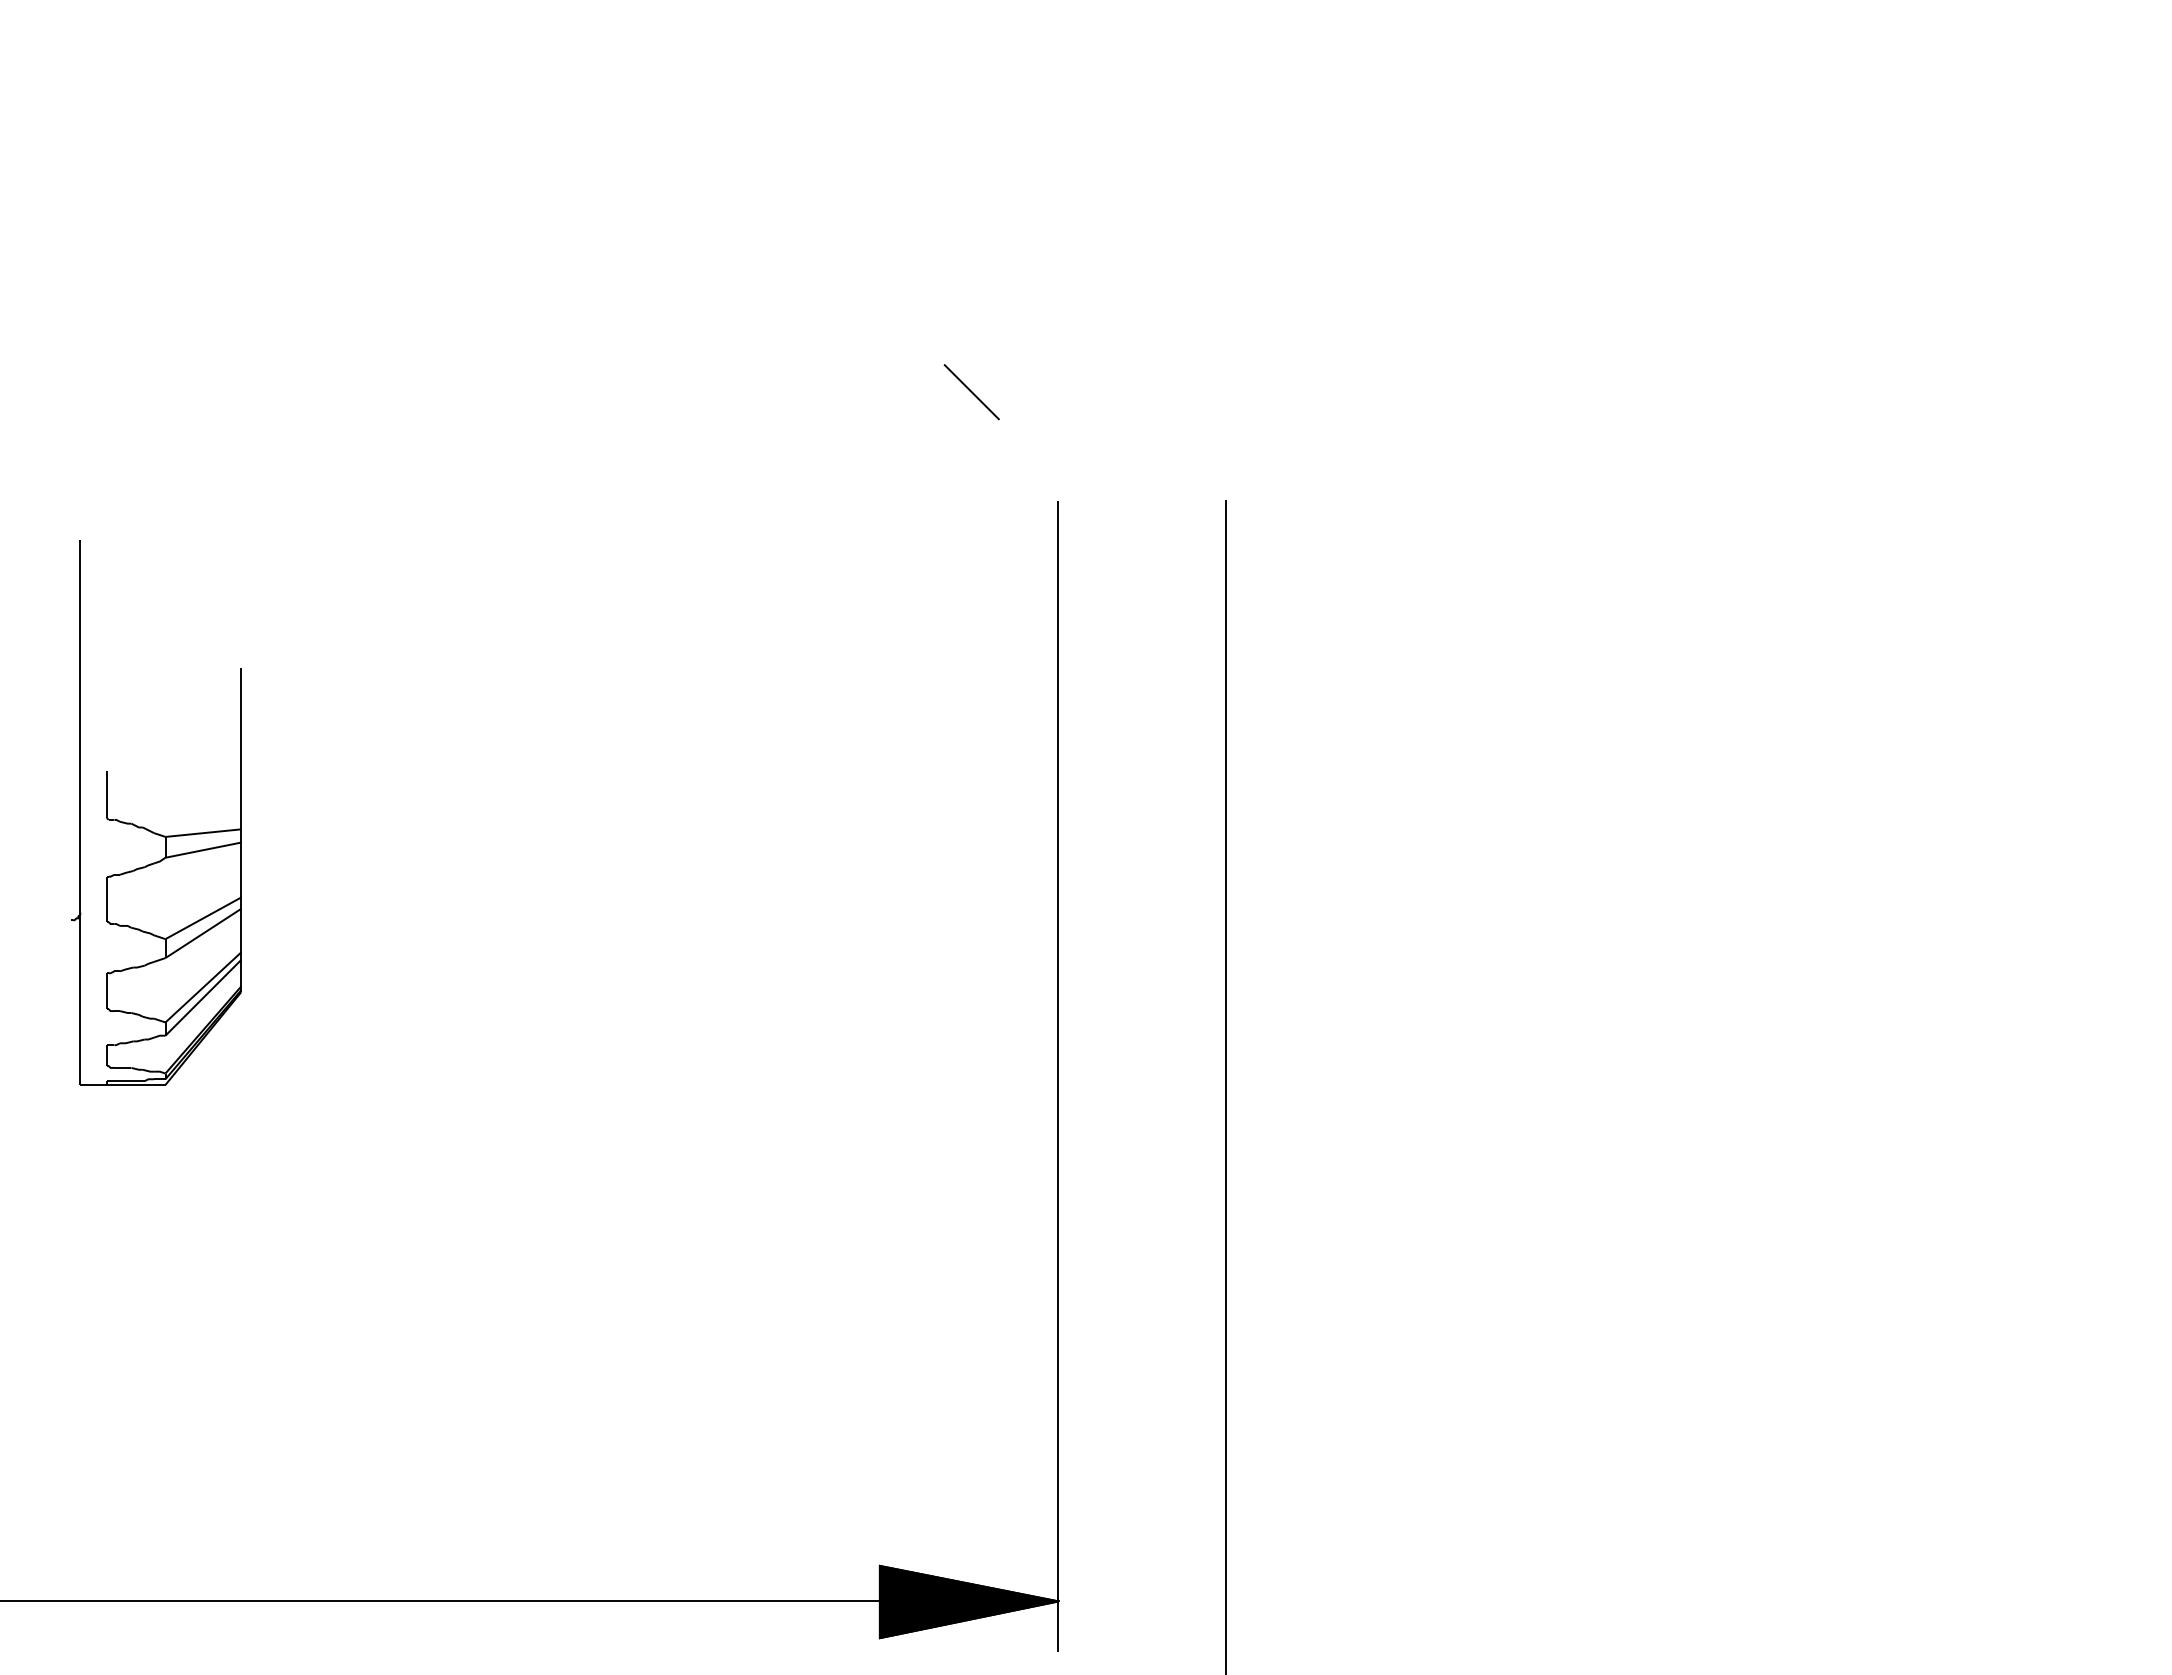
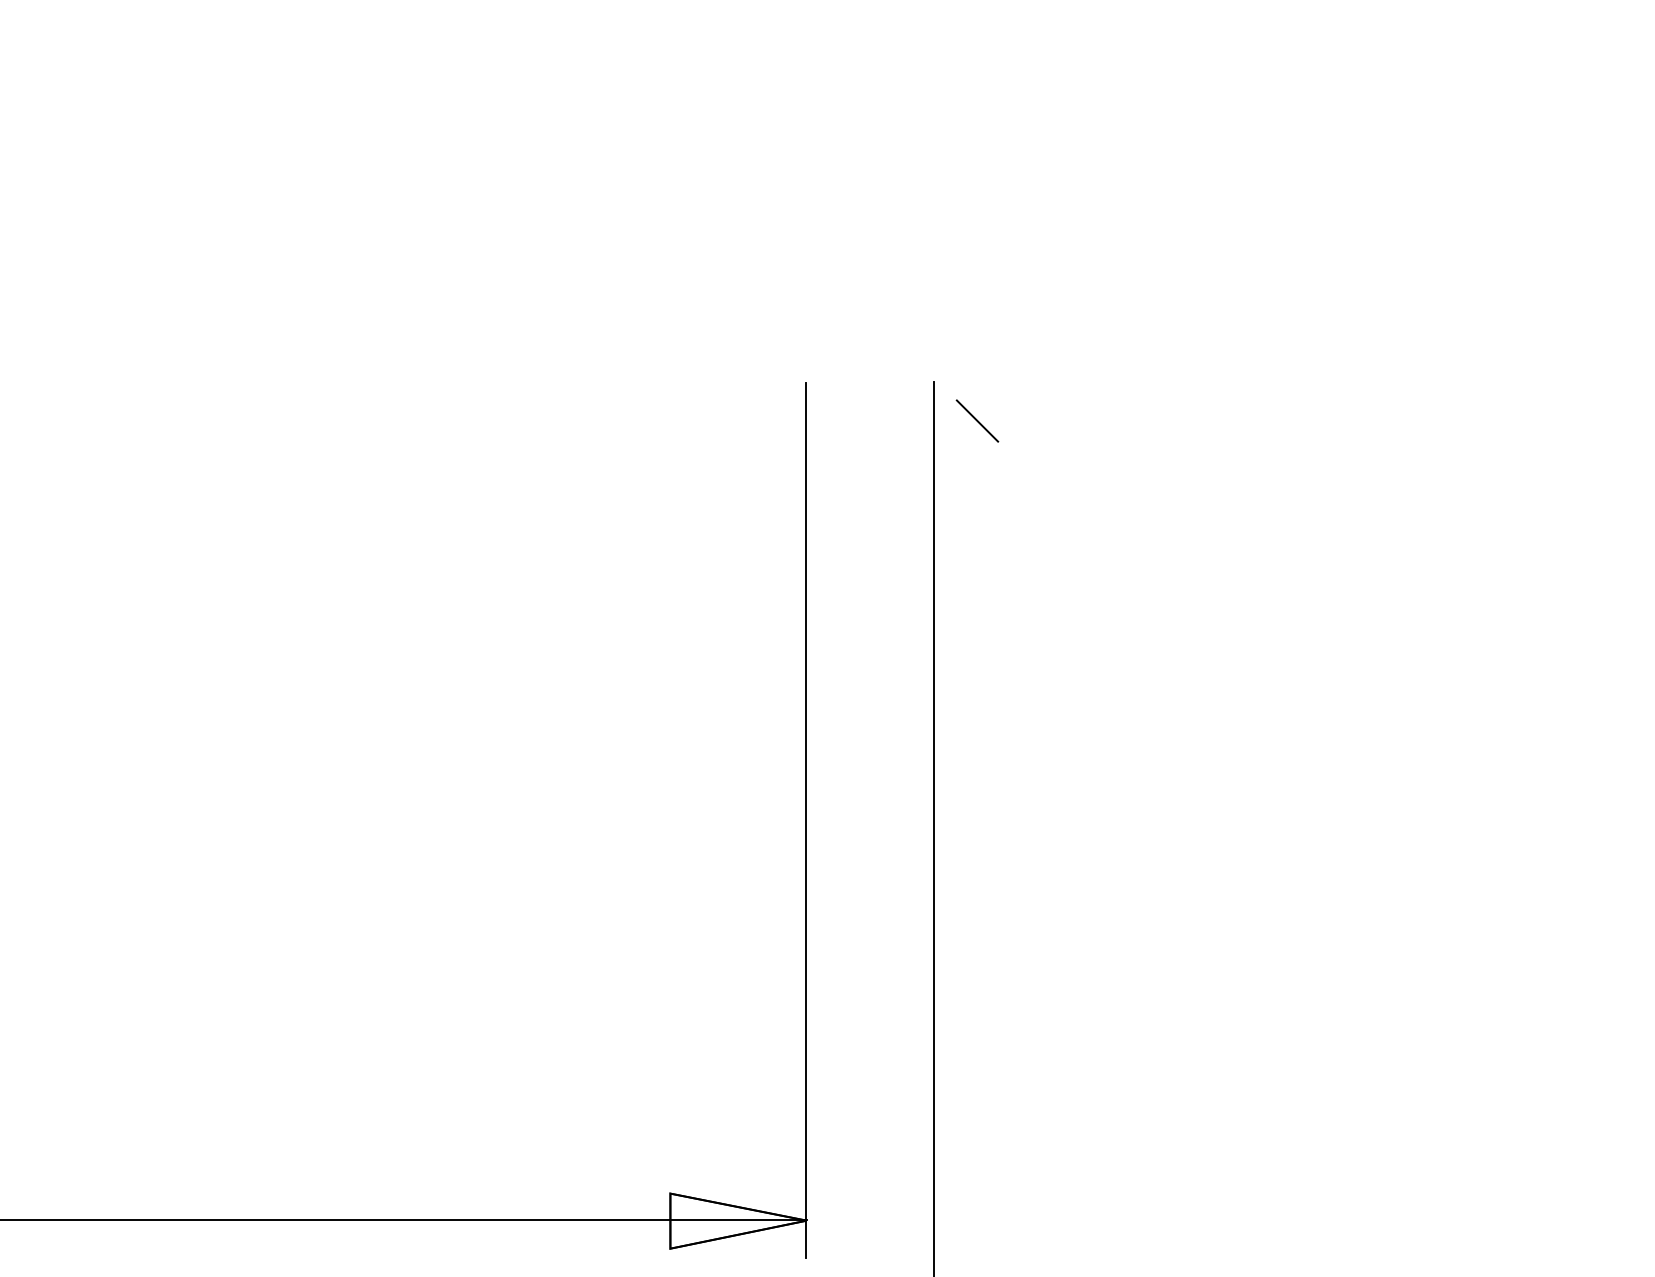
line: (971, 392) -> (977, 421), moved
part: (147, 828) -> (112, 631), removed
fill: (968, 1601) -> (737, 1220), removed

